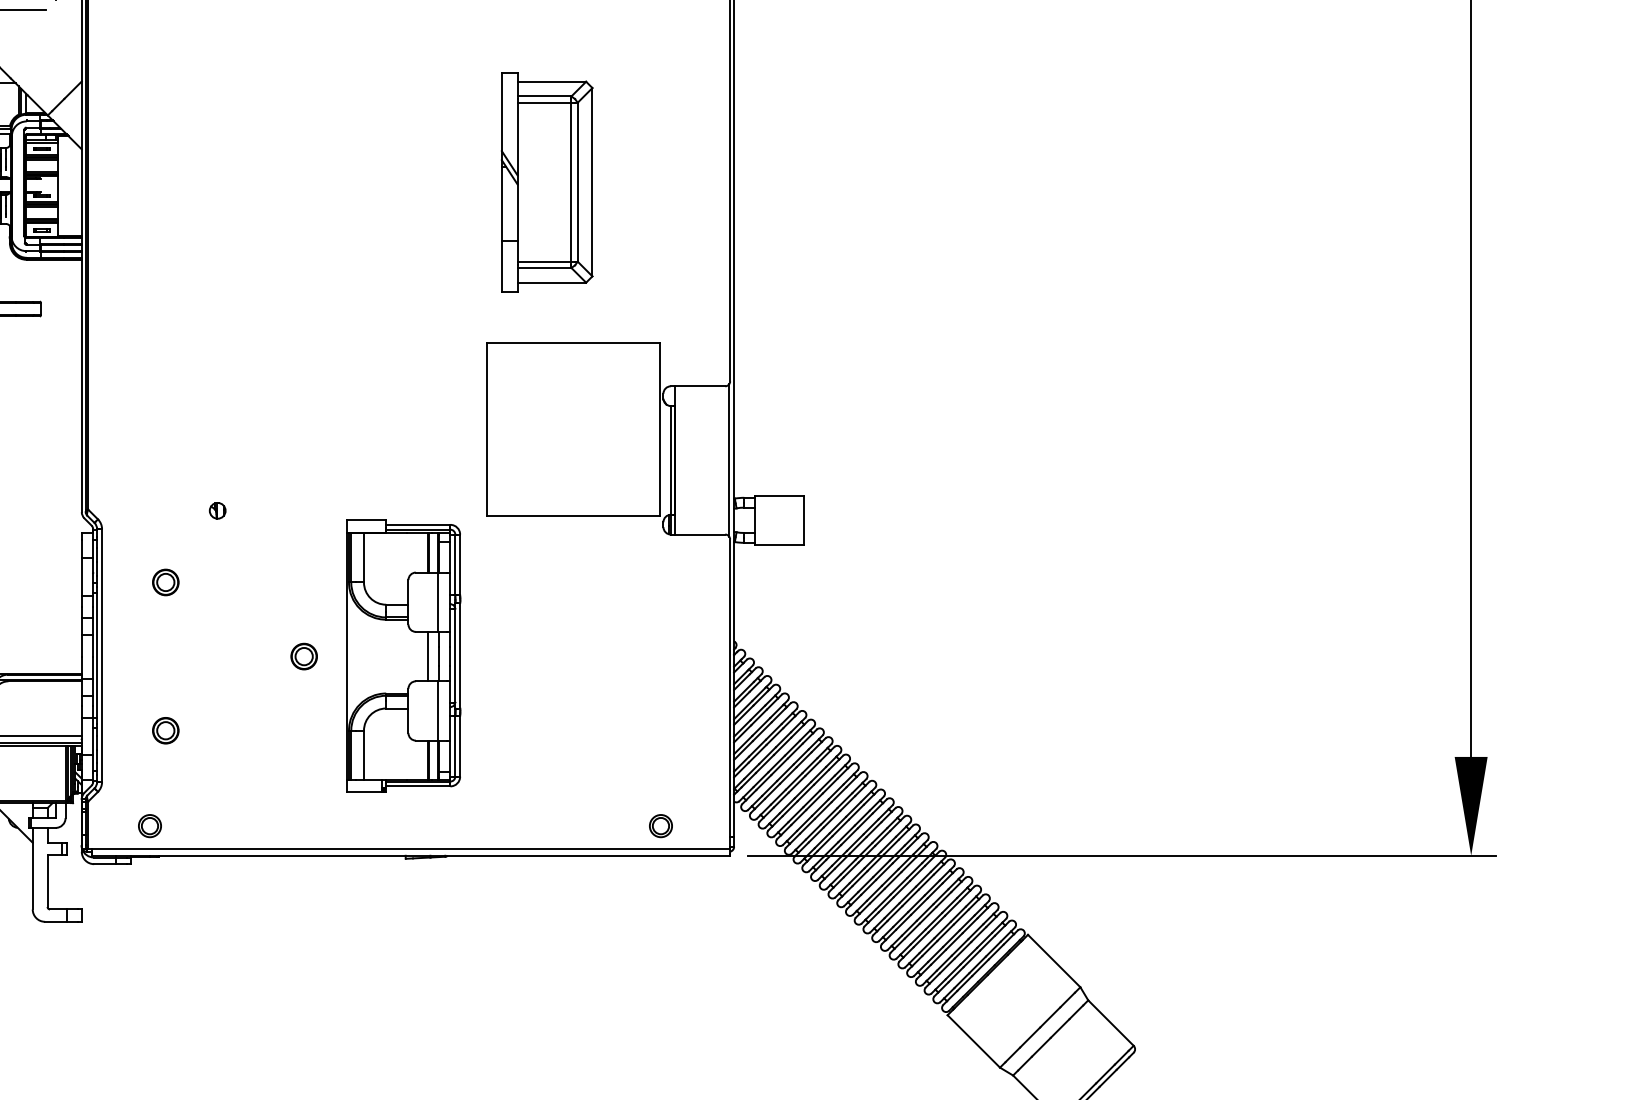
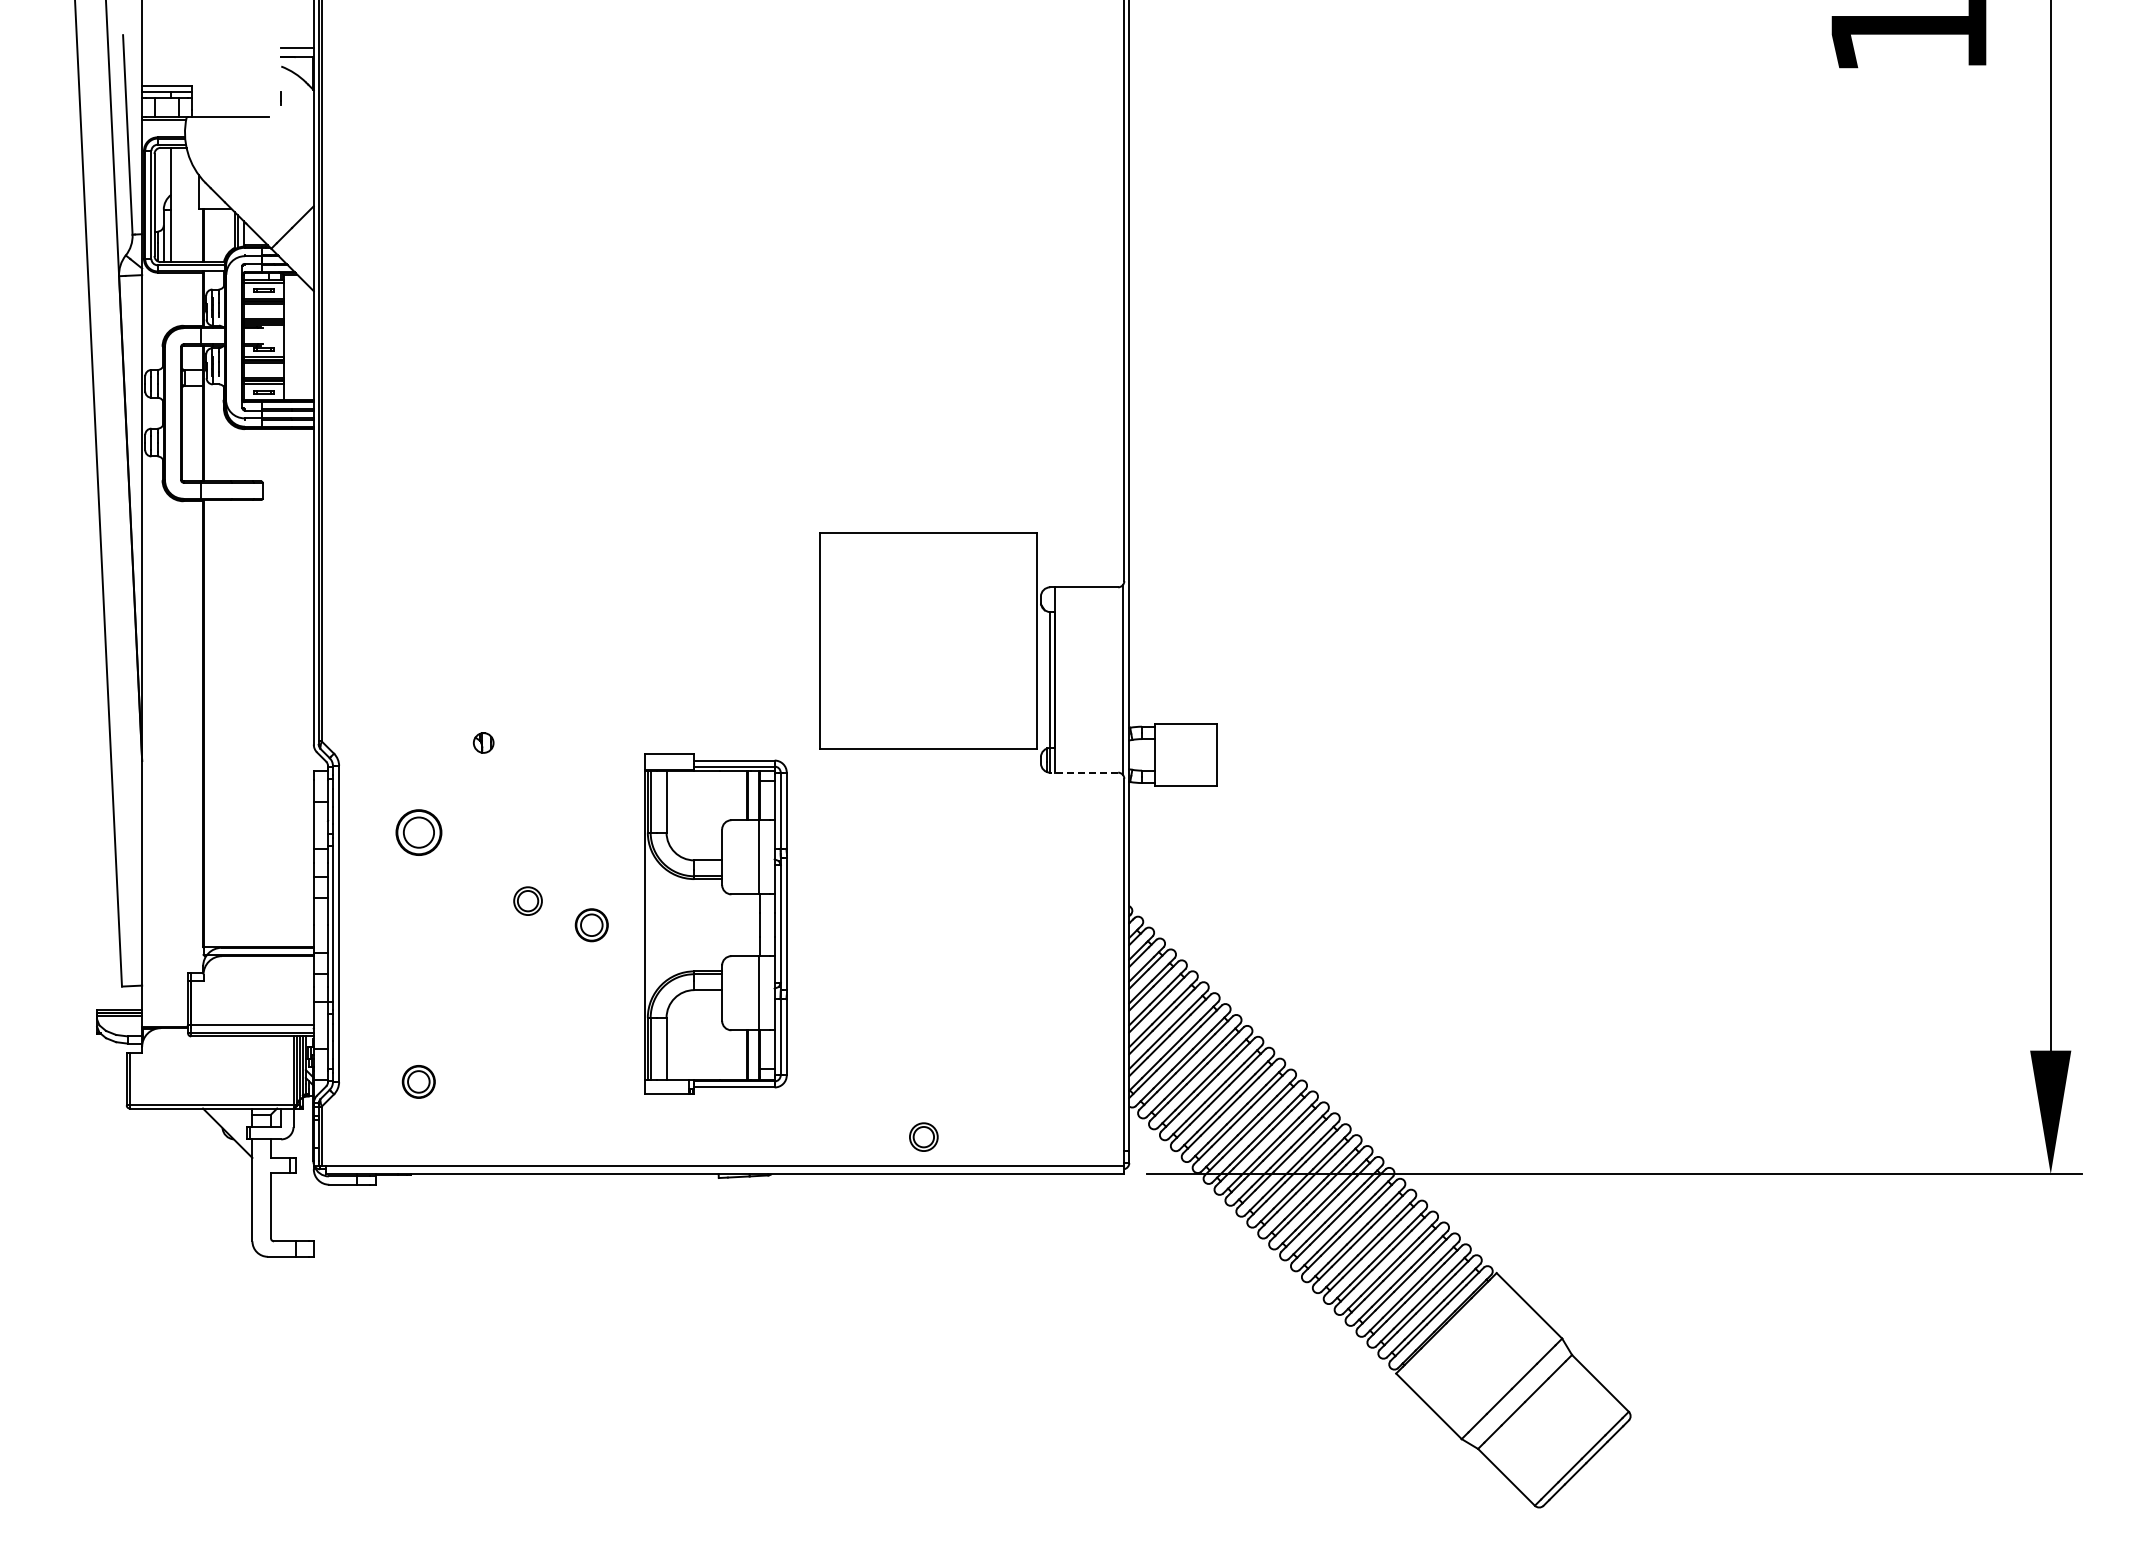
part: (547, 181) -> (895, 331), removed
line: (698, 534) -> (1084, 772), solid -> dashed
part: (165, 582) -> (418, 832), size x1.4
line: (427, 656) -> (746, 925), removed
part: (165, 730) -> (418, 1081), moved
part: (149, 825) -> (527, 900), moved
part: (660, 825) -> (923, 1136), moved

